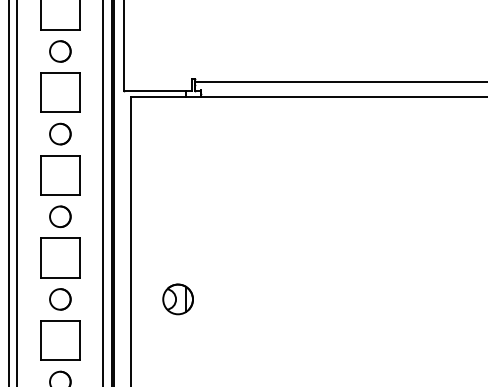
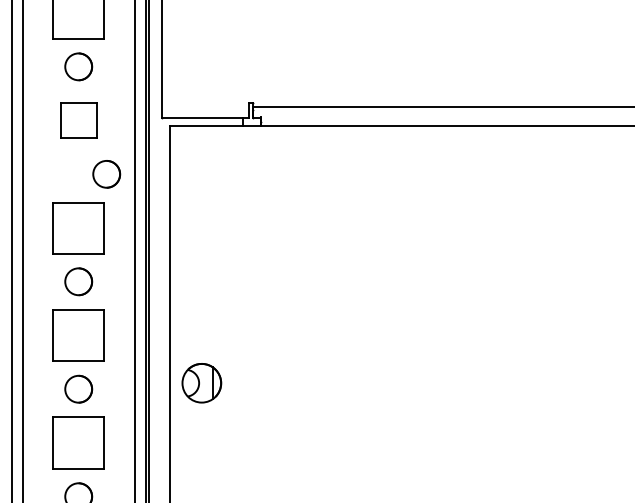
part: (60, 92) -> (78, 120), size x0.7
part: (60, 134) -> (106, 174), moved
part: (177, 299) -> (201, 383), moved

